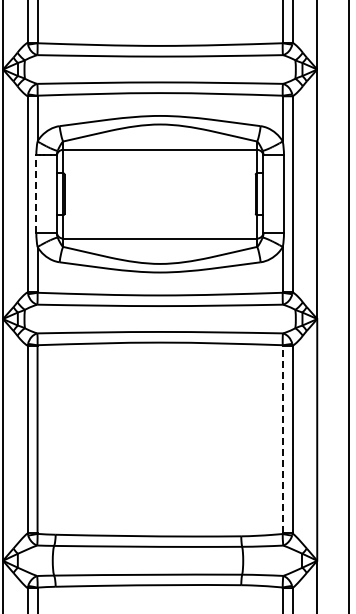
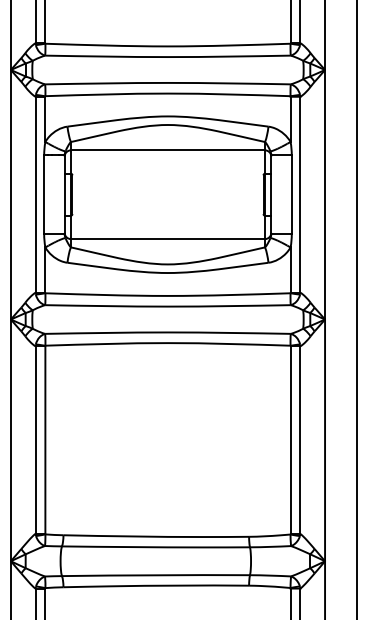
line: (36, 194) -> (44, 194), dashed -> solid
line: (282, 439) -> (290, 439), dashed -> solid

